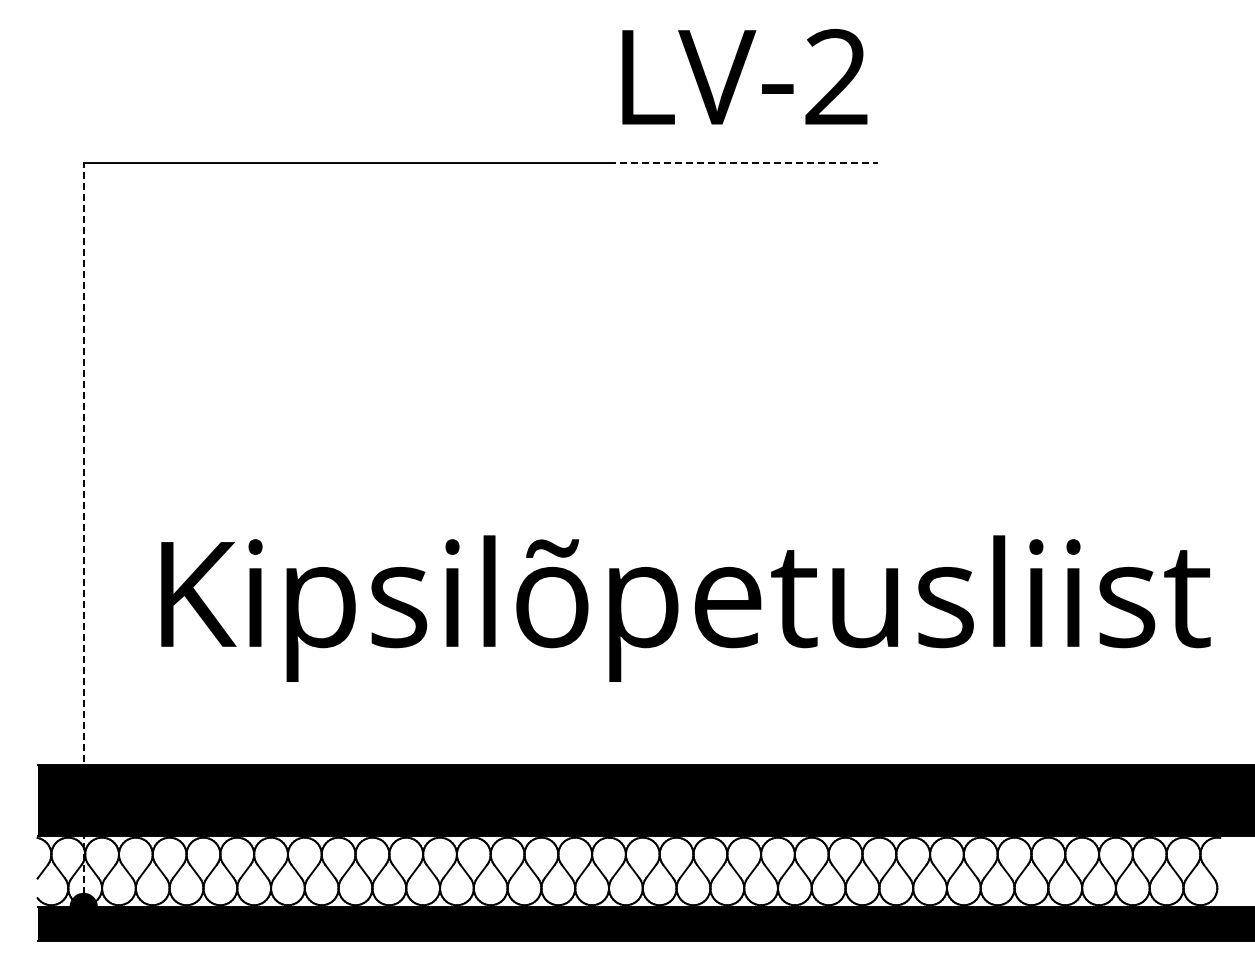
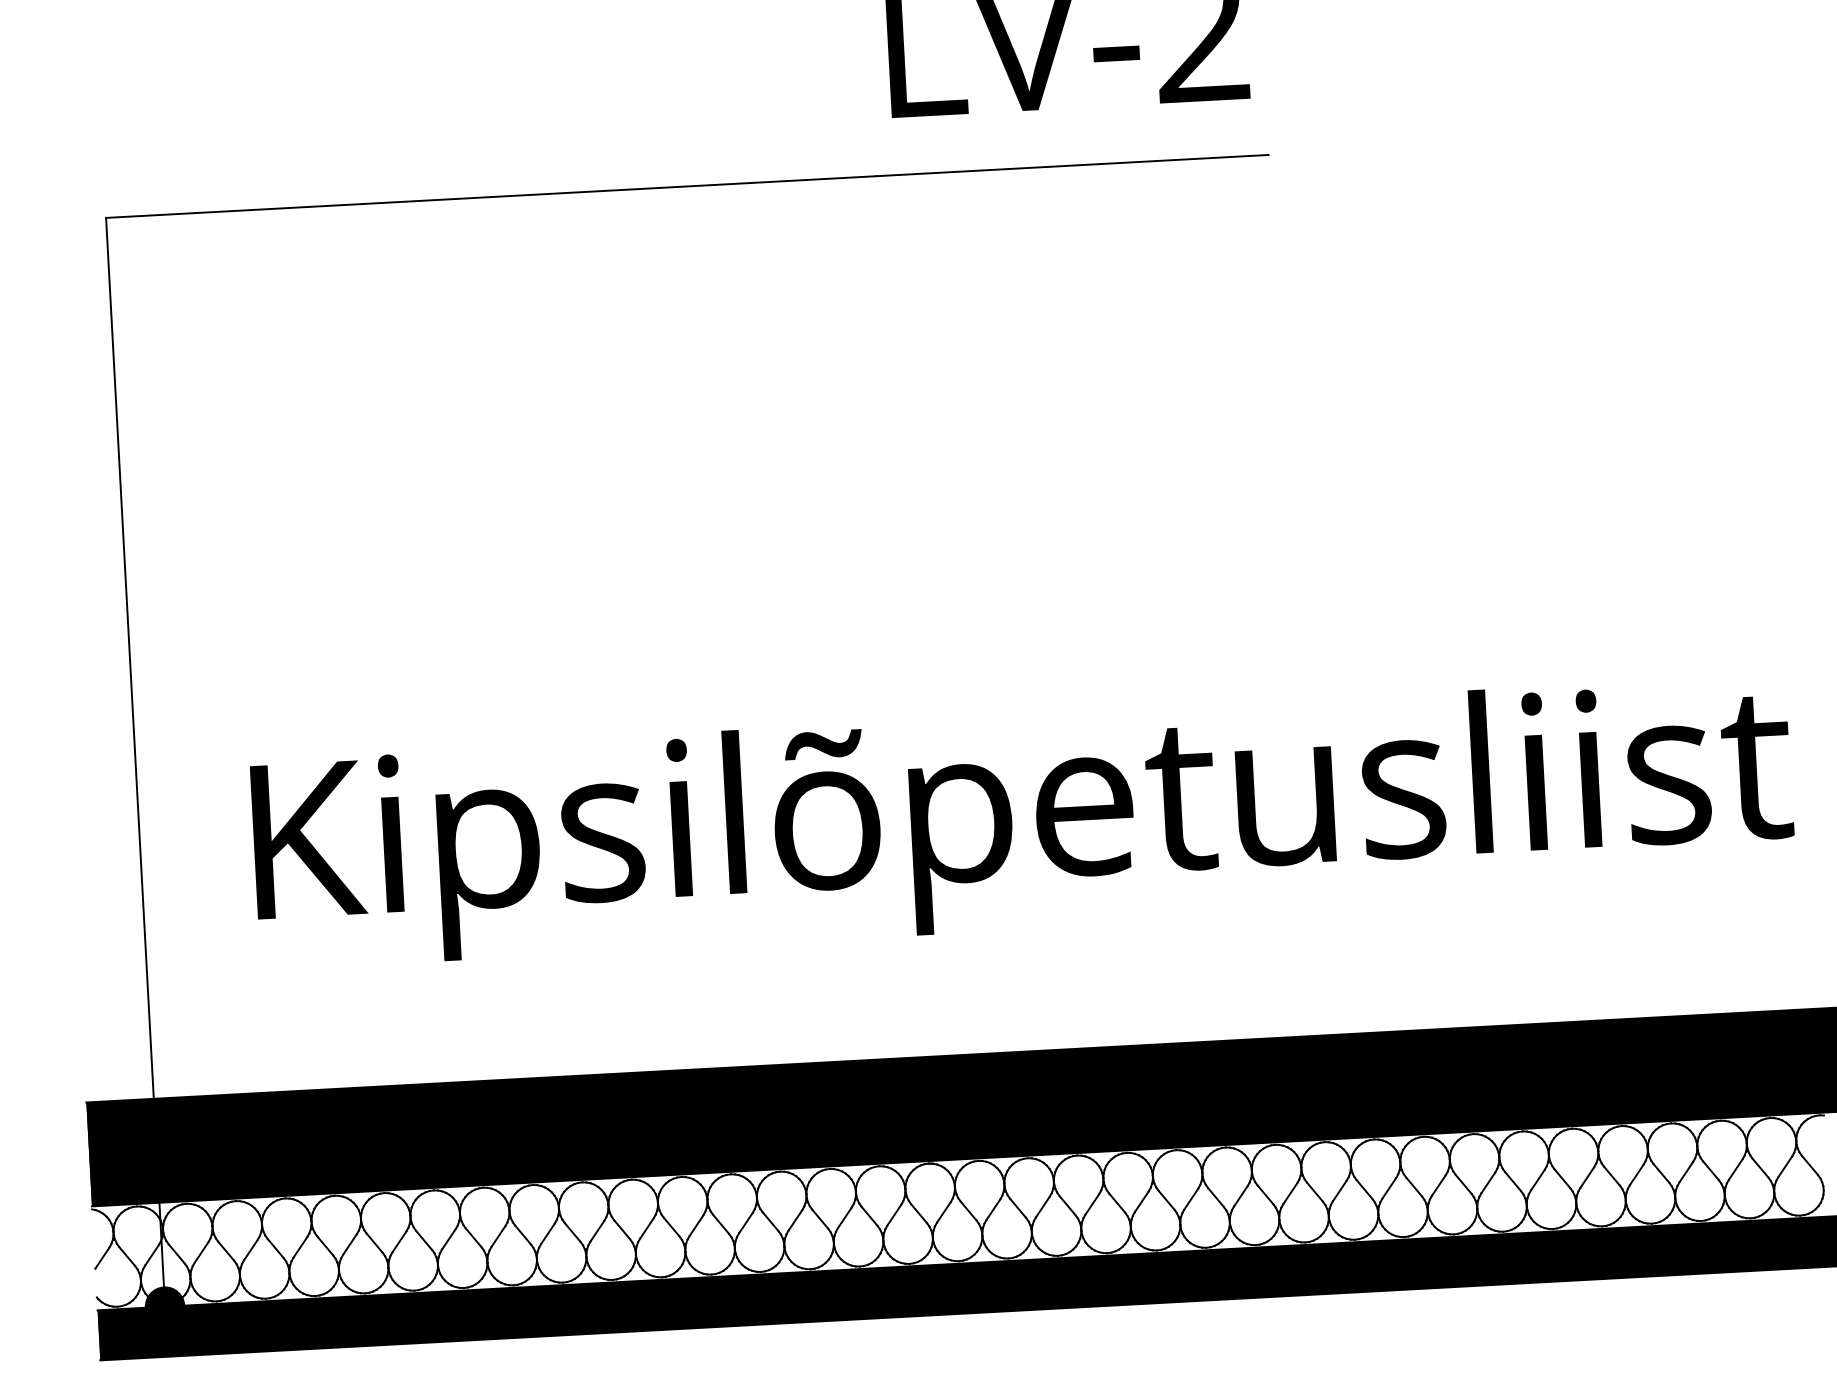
line: (743, 163) -> (1072, 165), dashed -> solid
line: (83, 528) -> (134, 752), dashed -> solid

